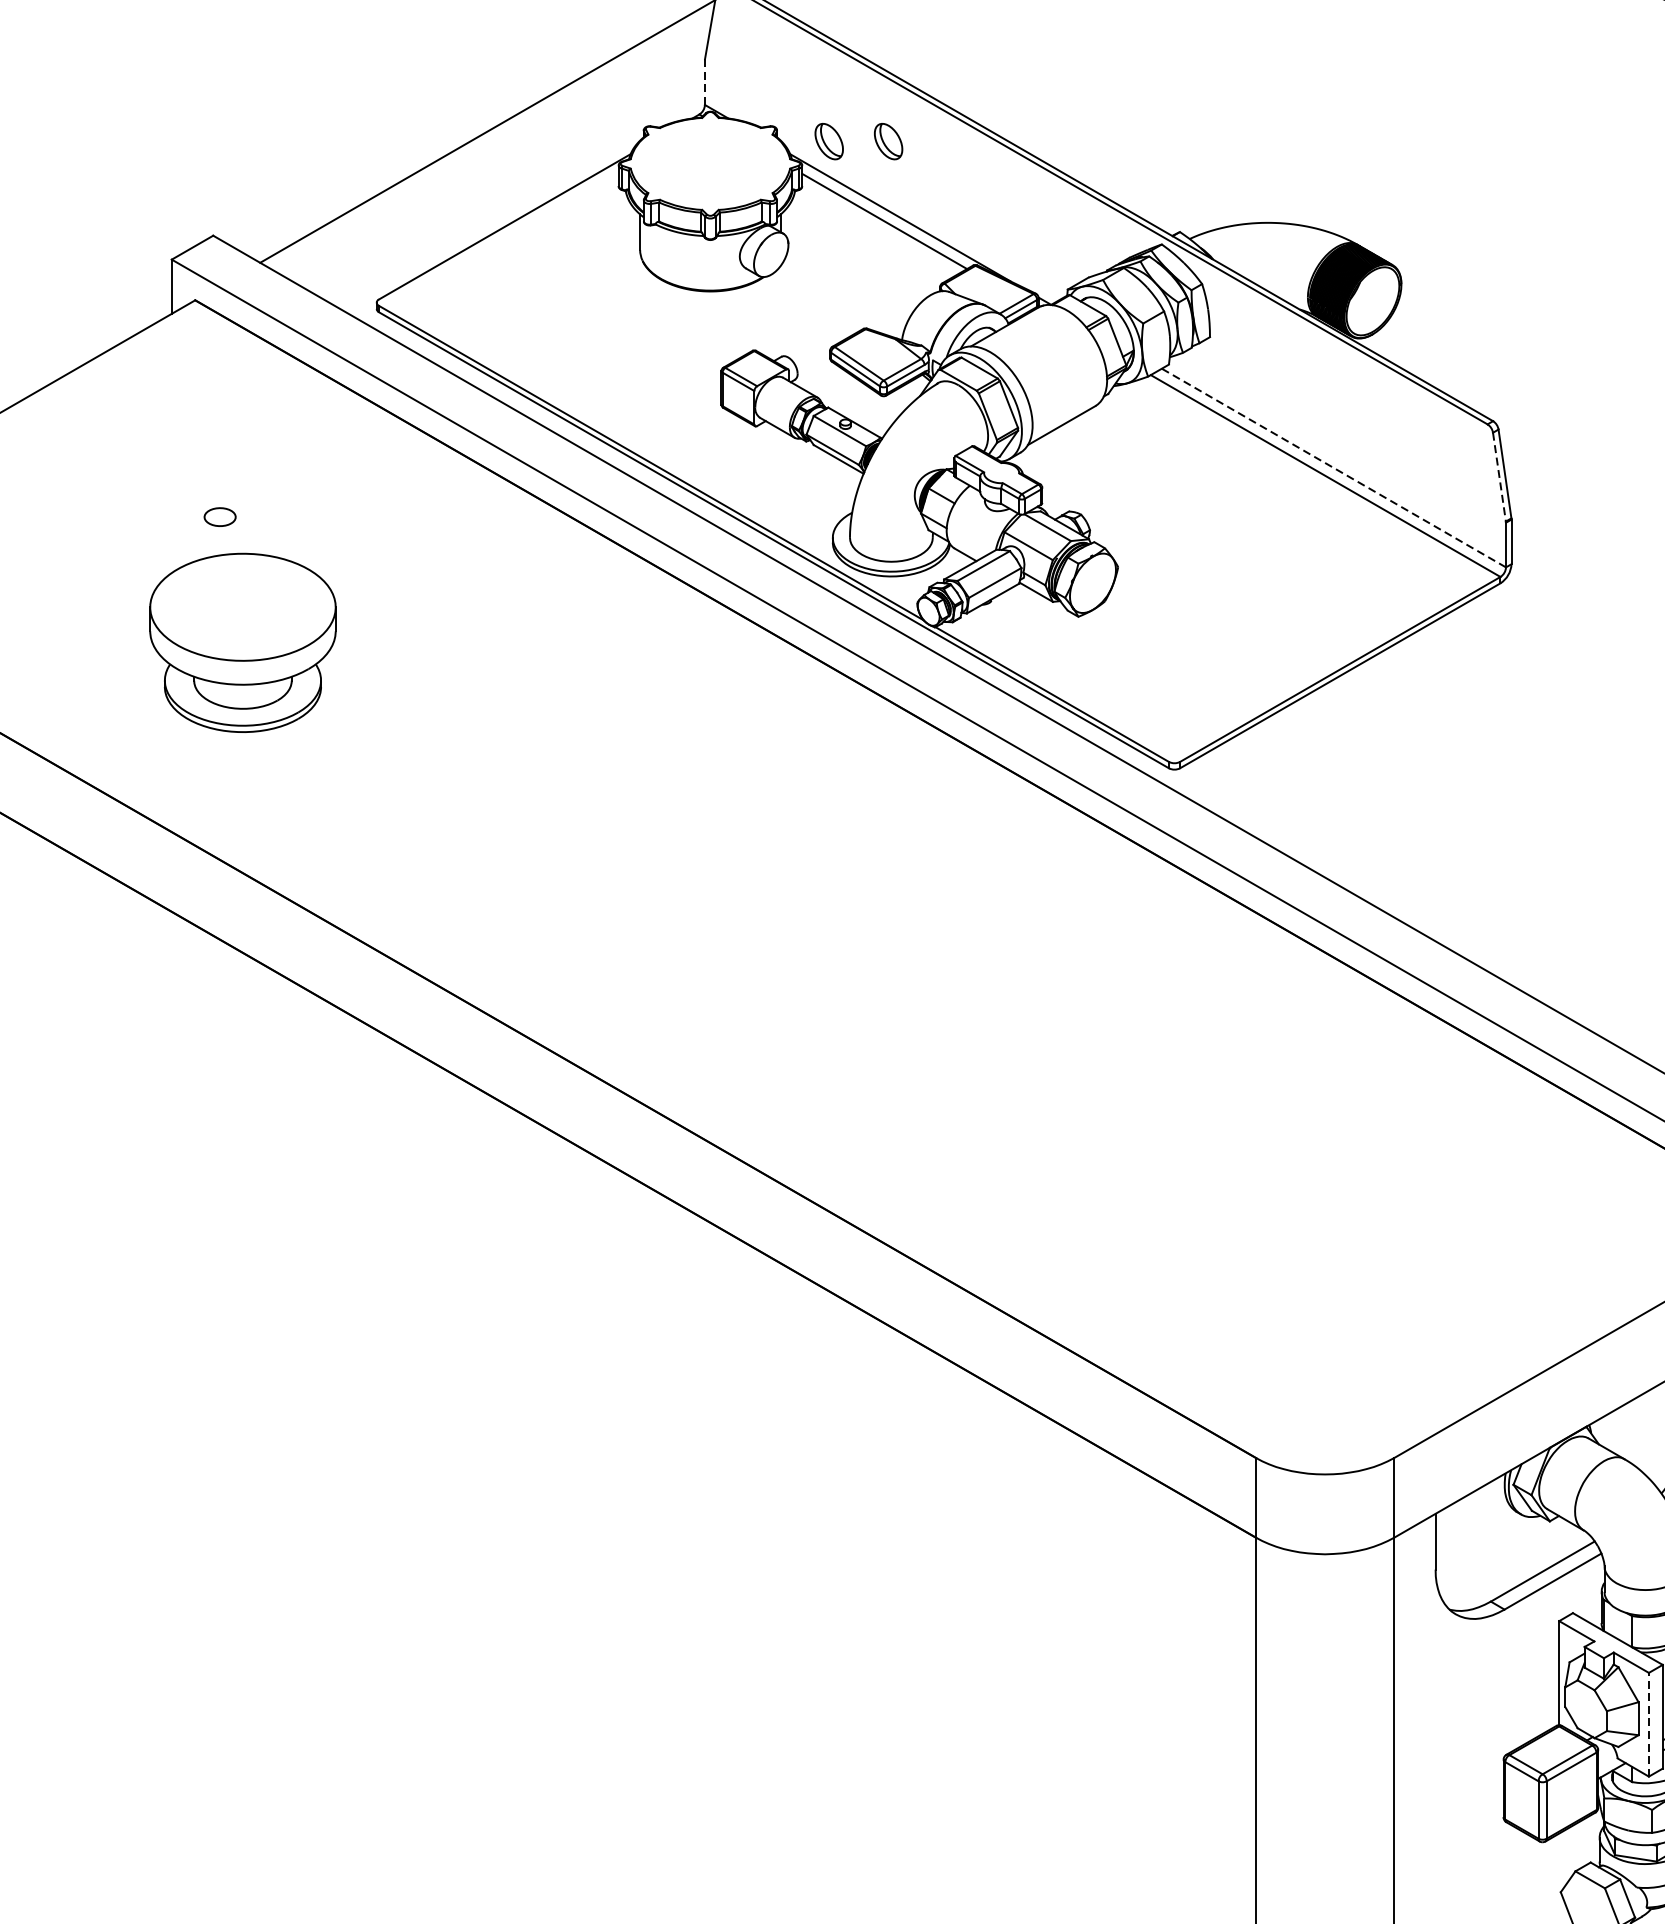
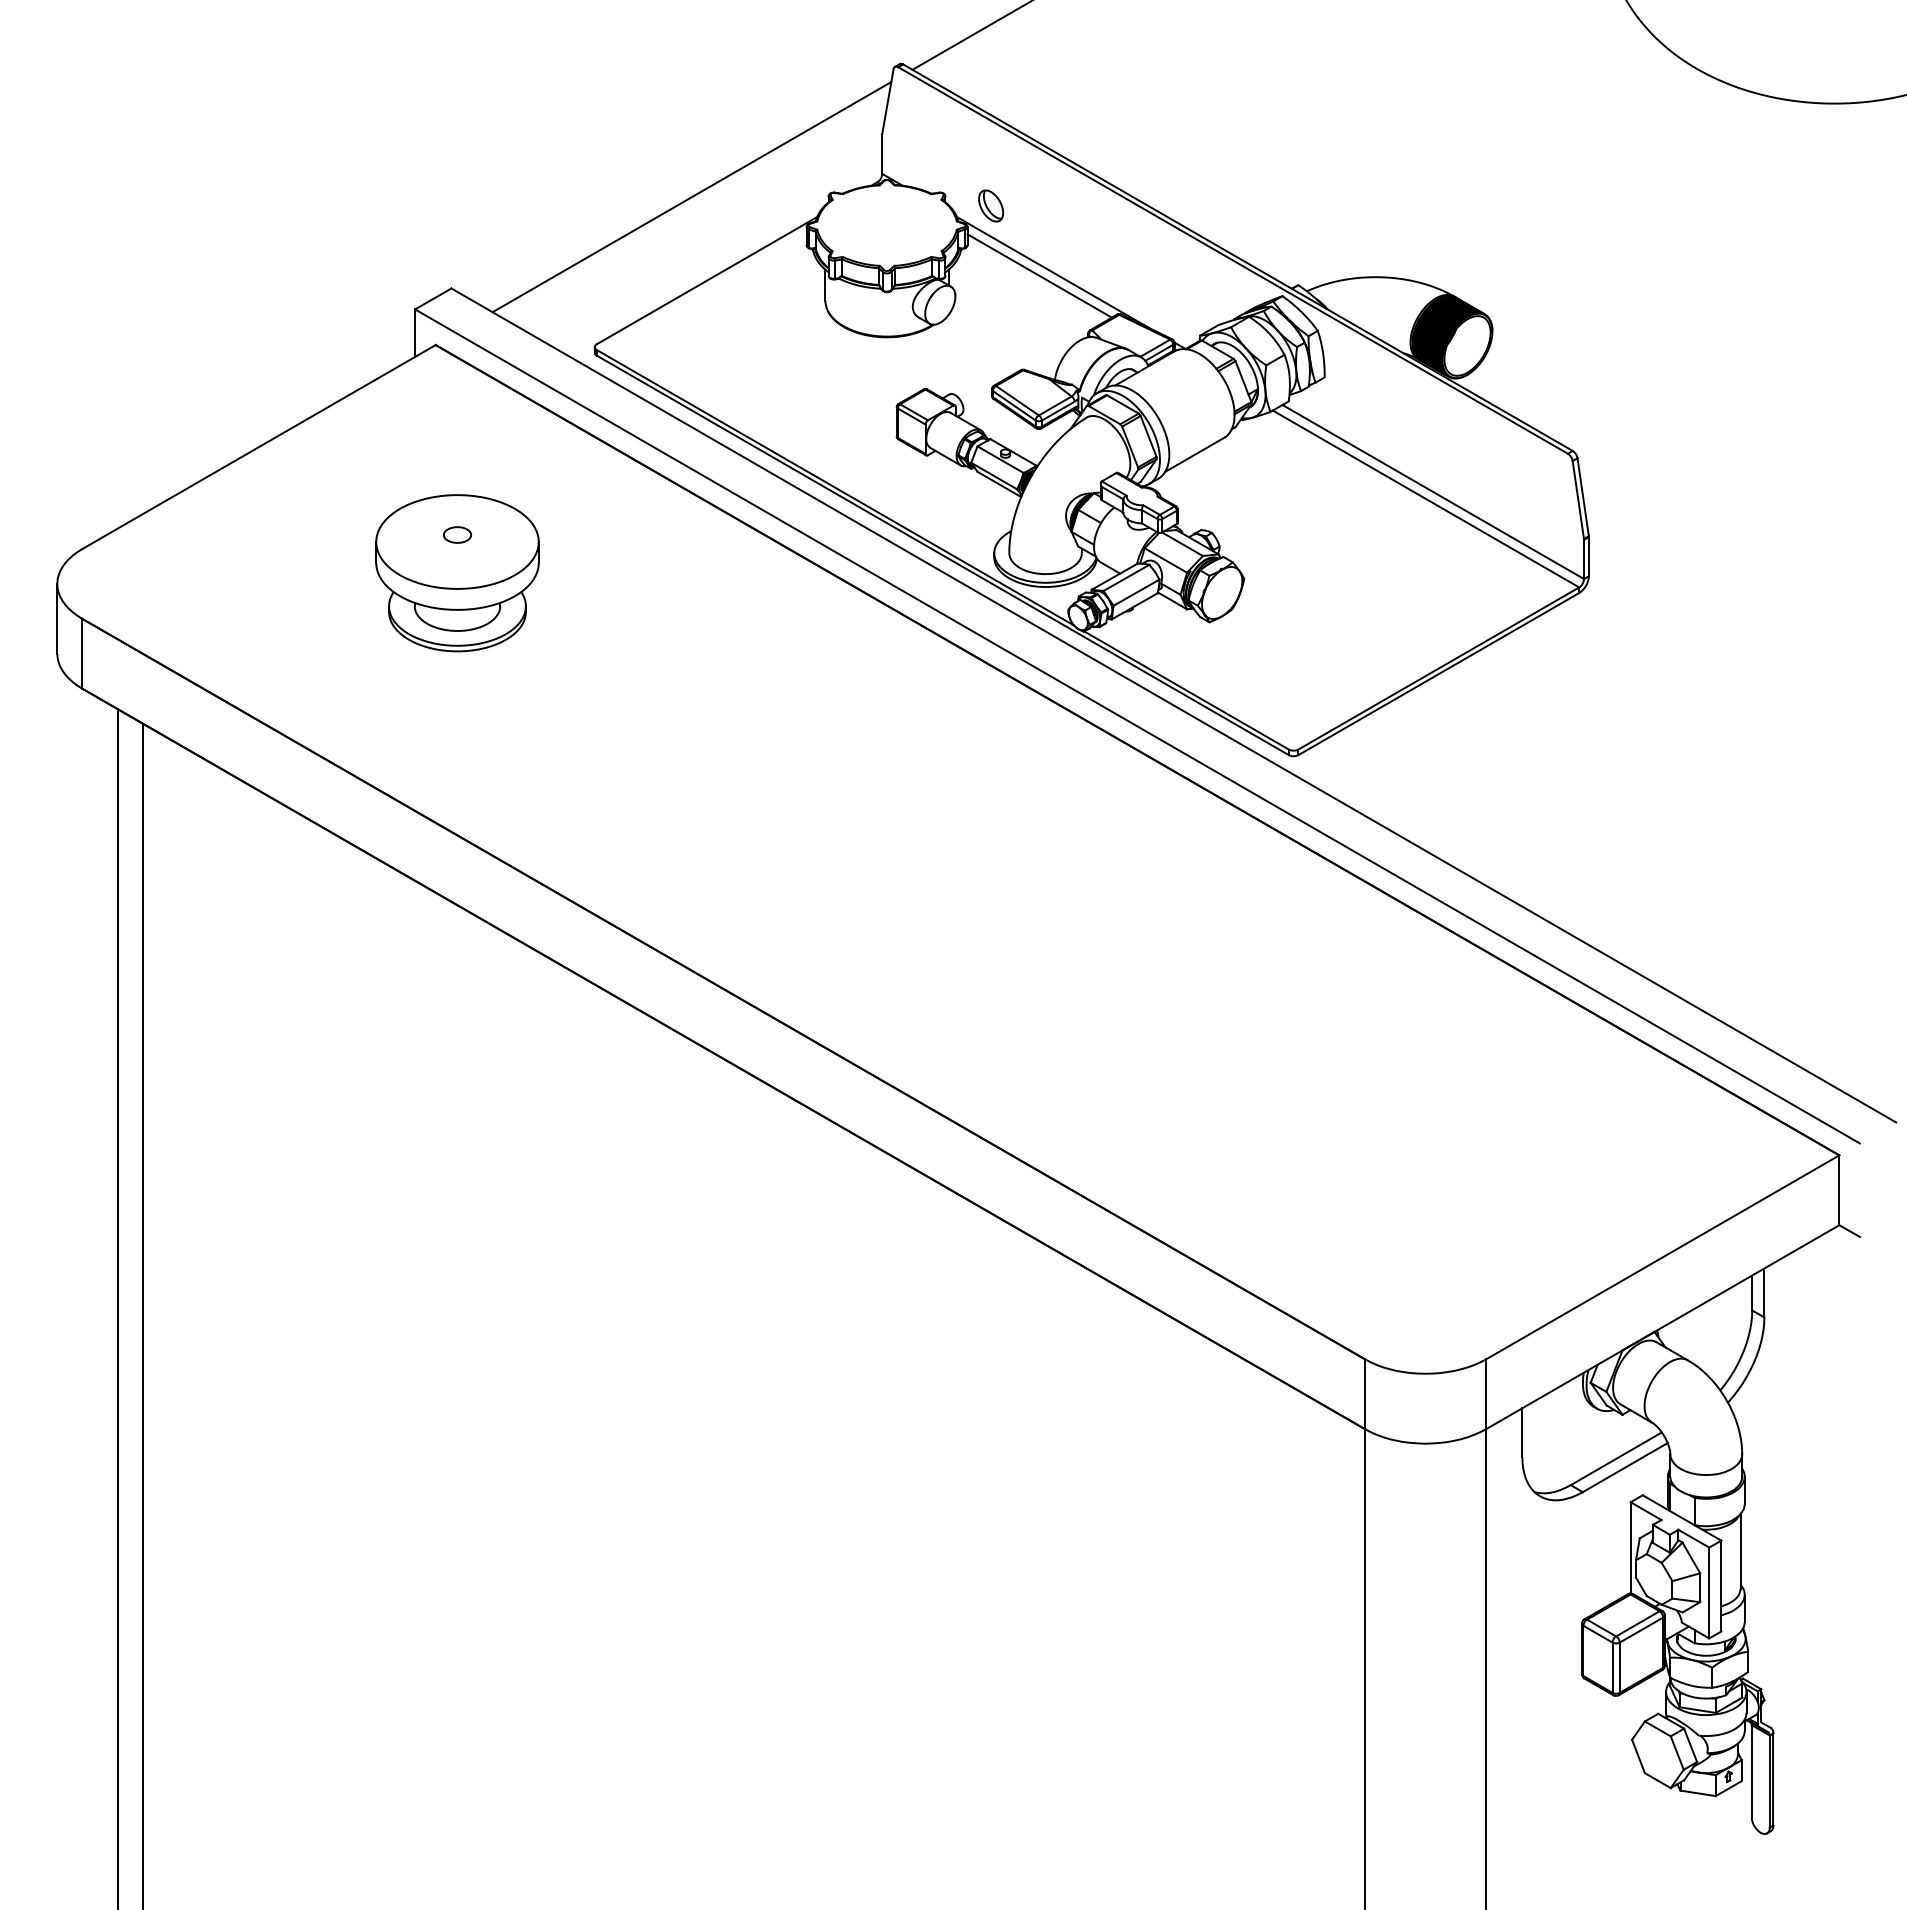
line: (705, 82) -> (882, 154), dashed -> solid
part: (889, 141) -> (1043, 205), removed
line: (1333, 467) -> (1432, 491), dashed -> solid
line: (1499, 477) -> (1578, 500), dashed -> solid
part: (242, 643) -> (457, 573), moved
line: (1649, 1724) -> (1709, 1592), dashed -> solid

